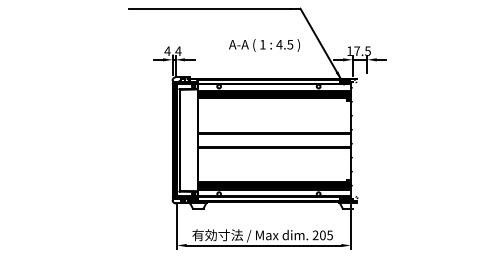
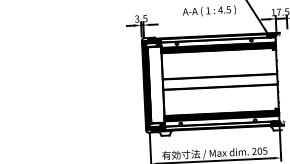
text: (172, 51) -> (140, 19), 4.4 -> 3.5

